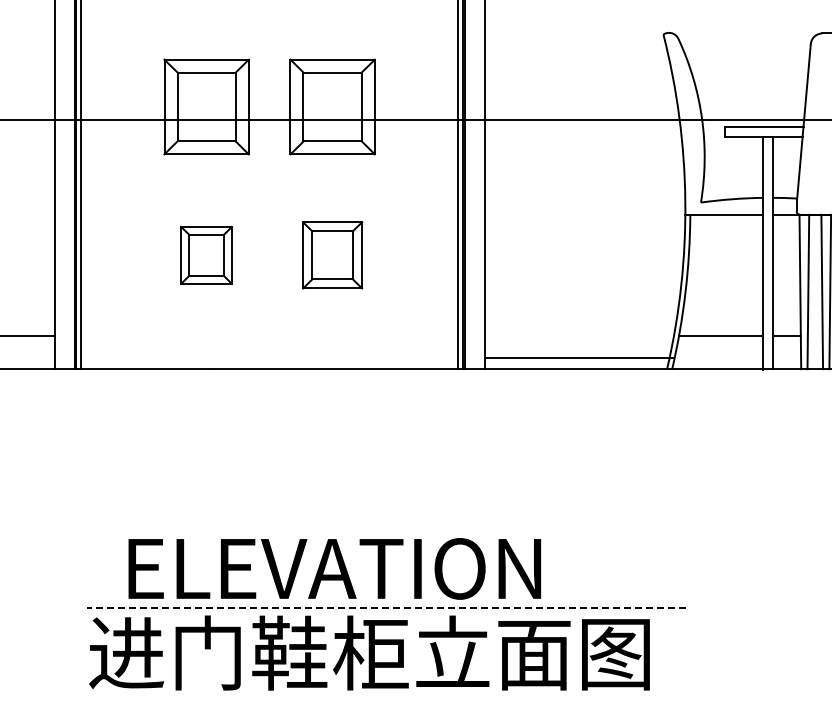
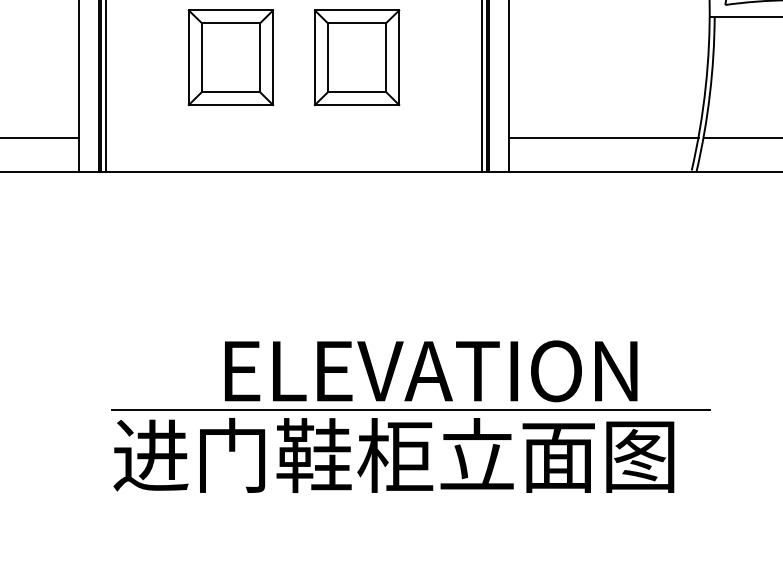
part: (206, 255) -> (230, 57), size x1.67
part: (332, 255) -> (356, 57), size x1.43
line: (579, 357) -> (603, 137), moved
text: (334, 568) -> (430, 370), moved
line: (386, 607) -> (410, 409), dashed -> solid

